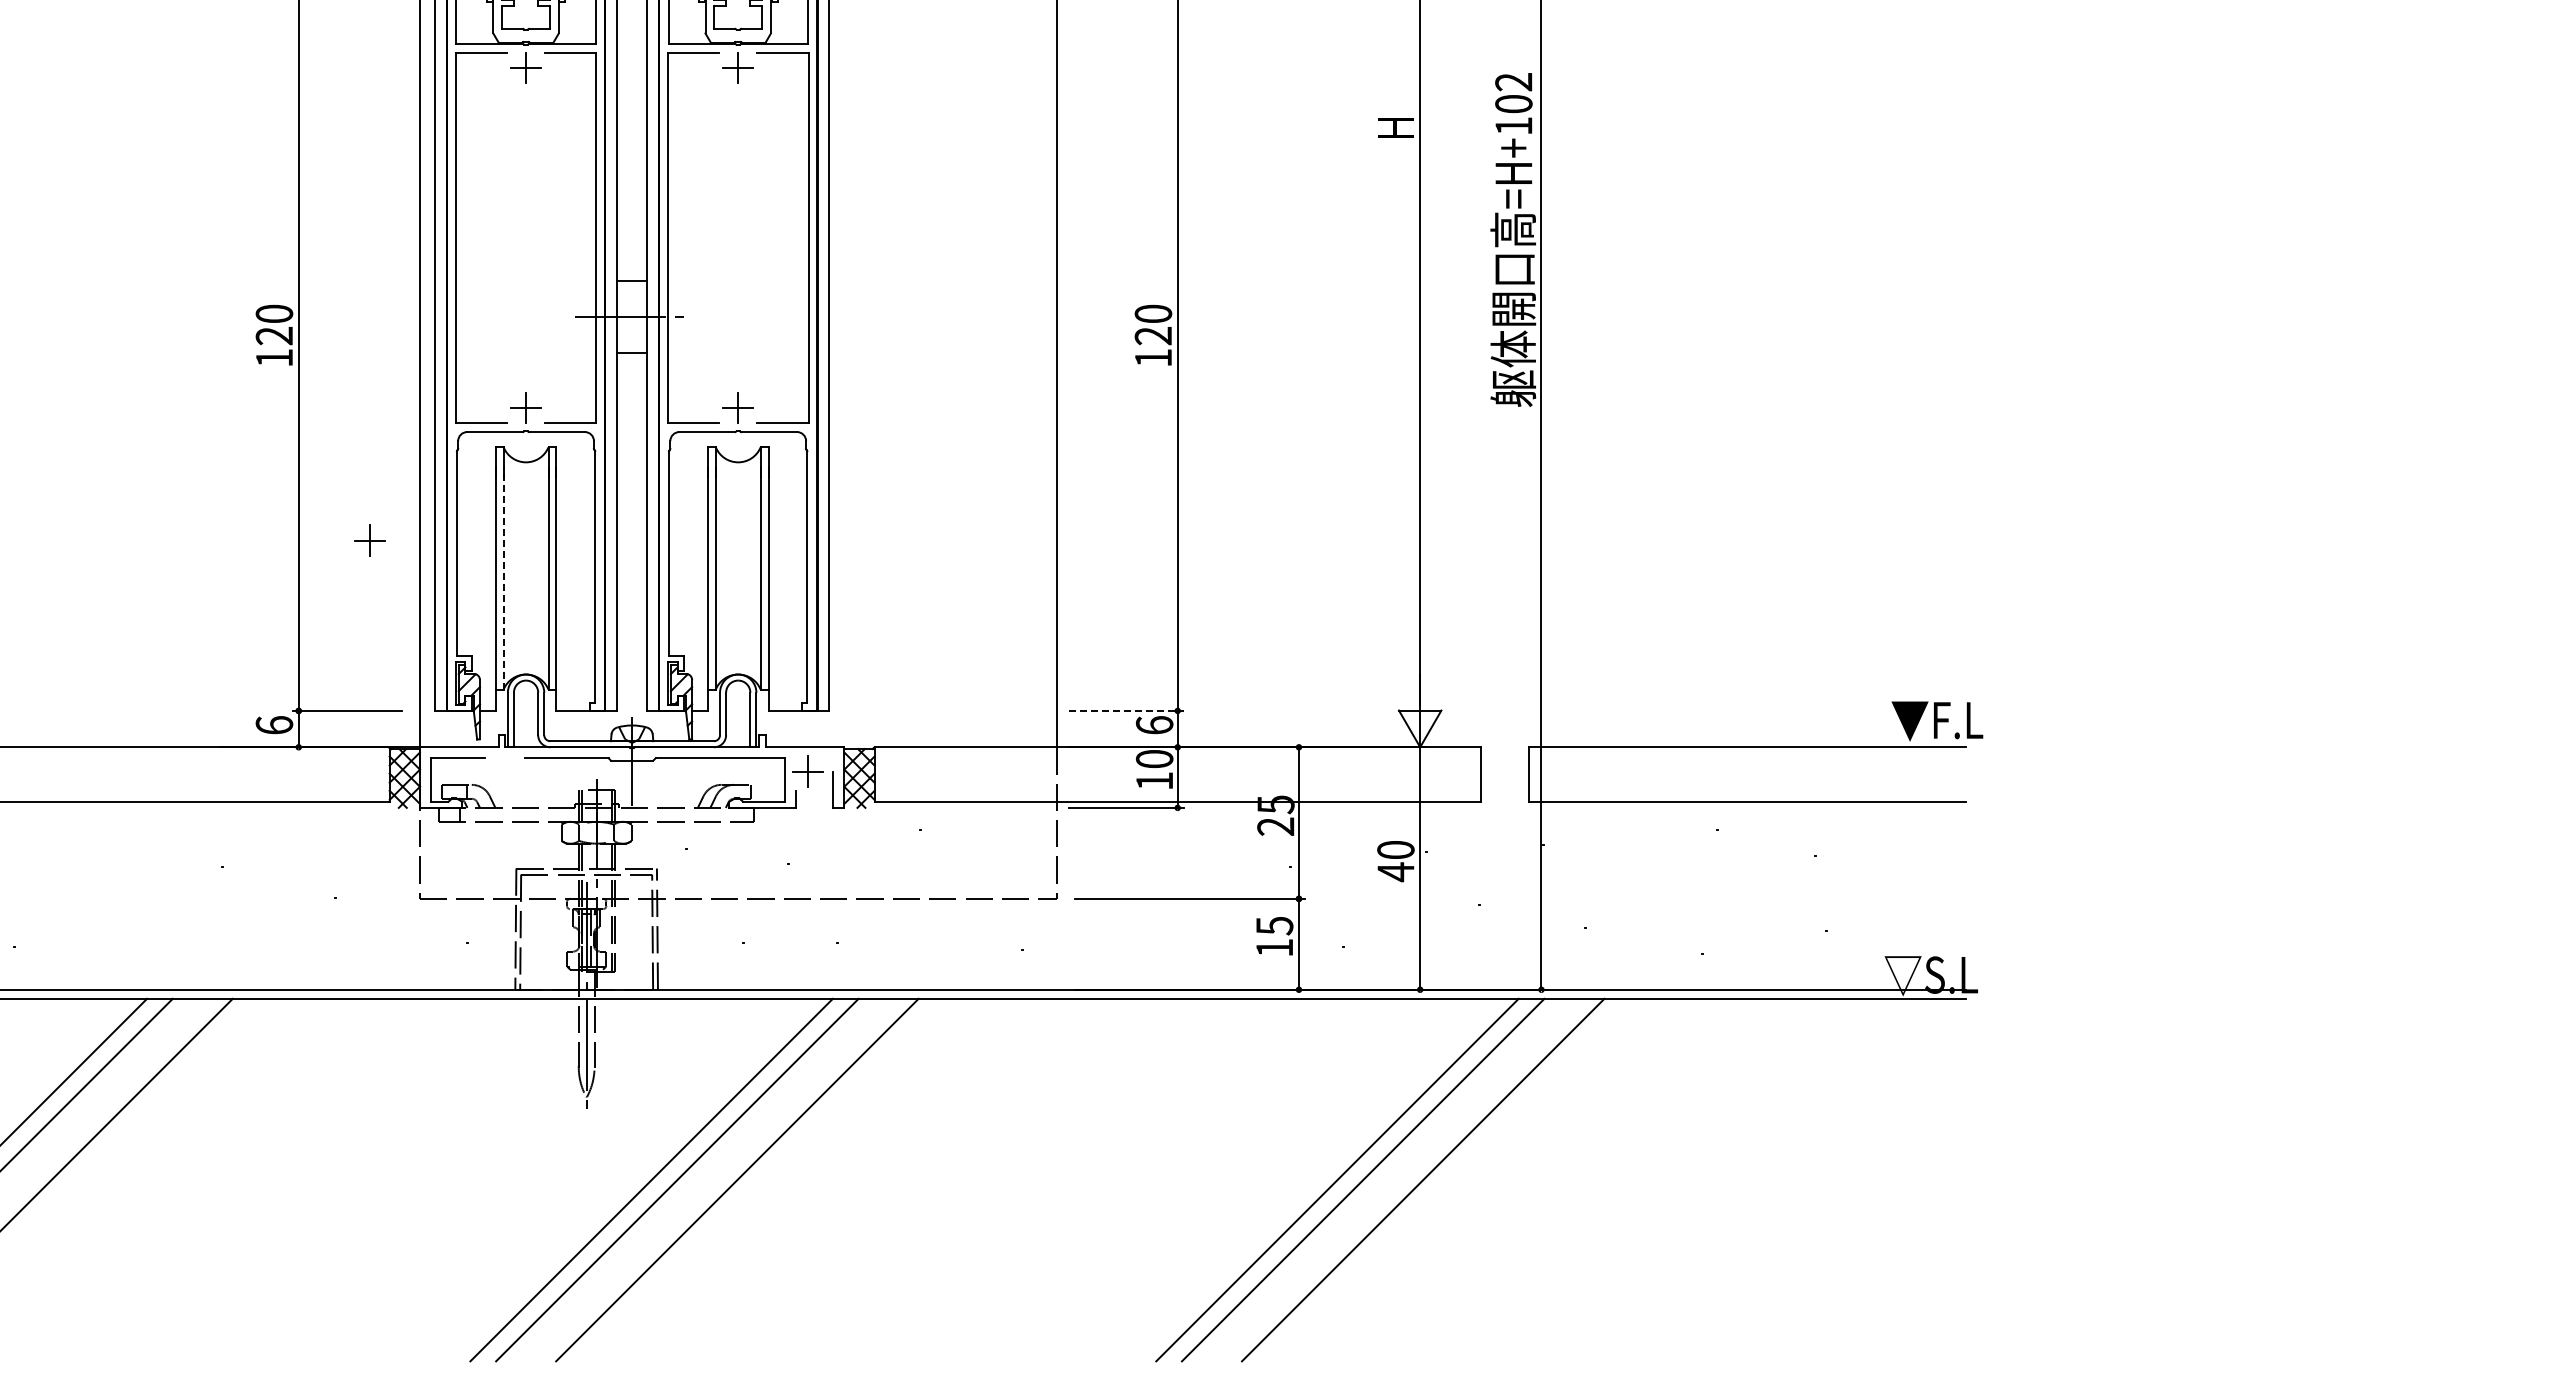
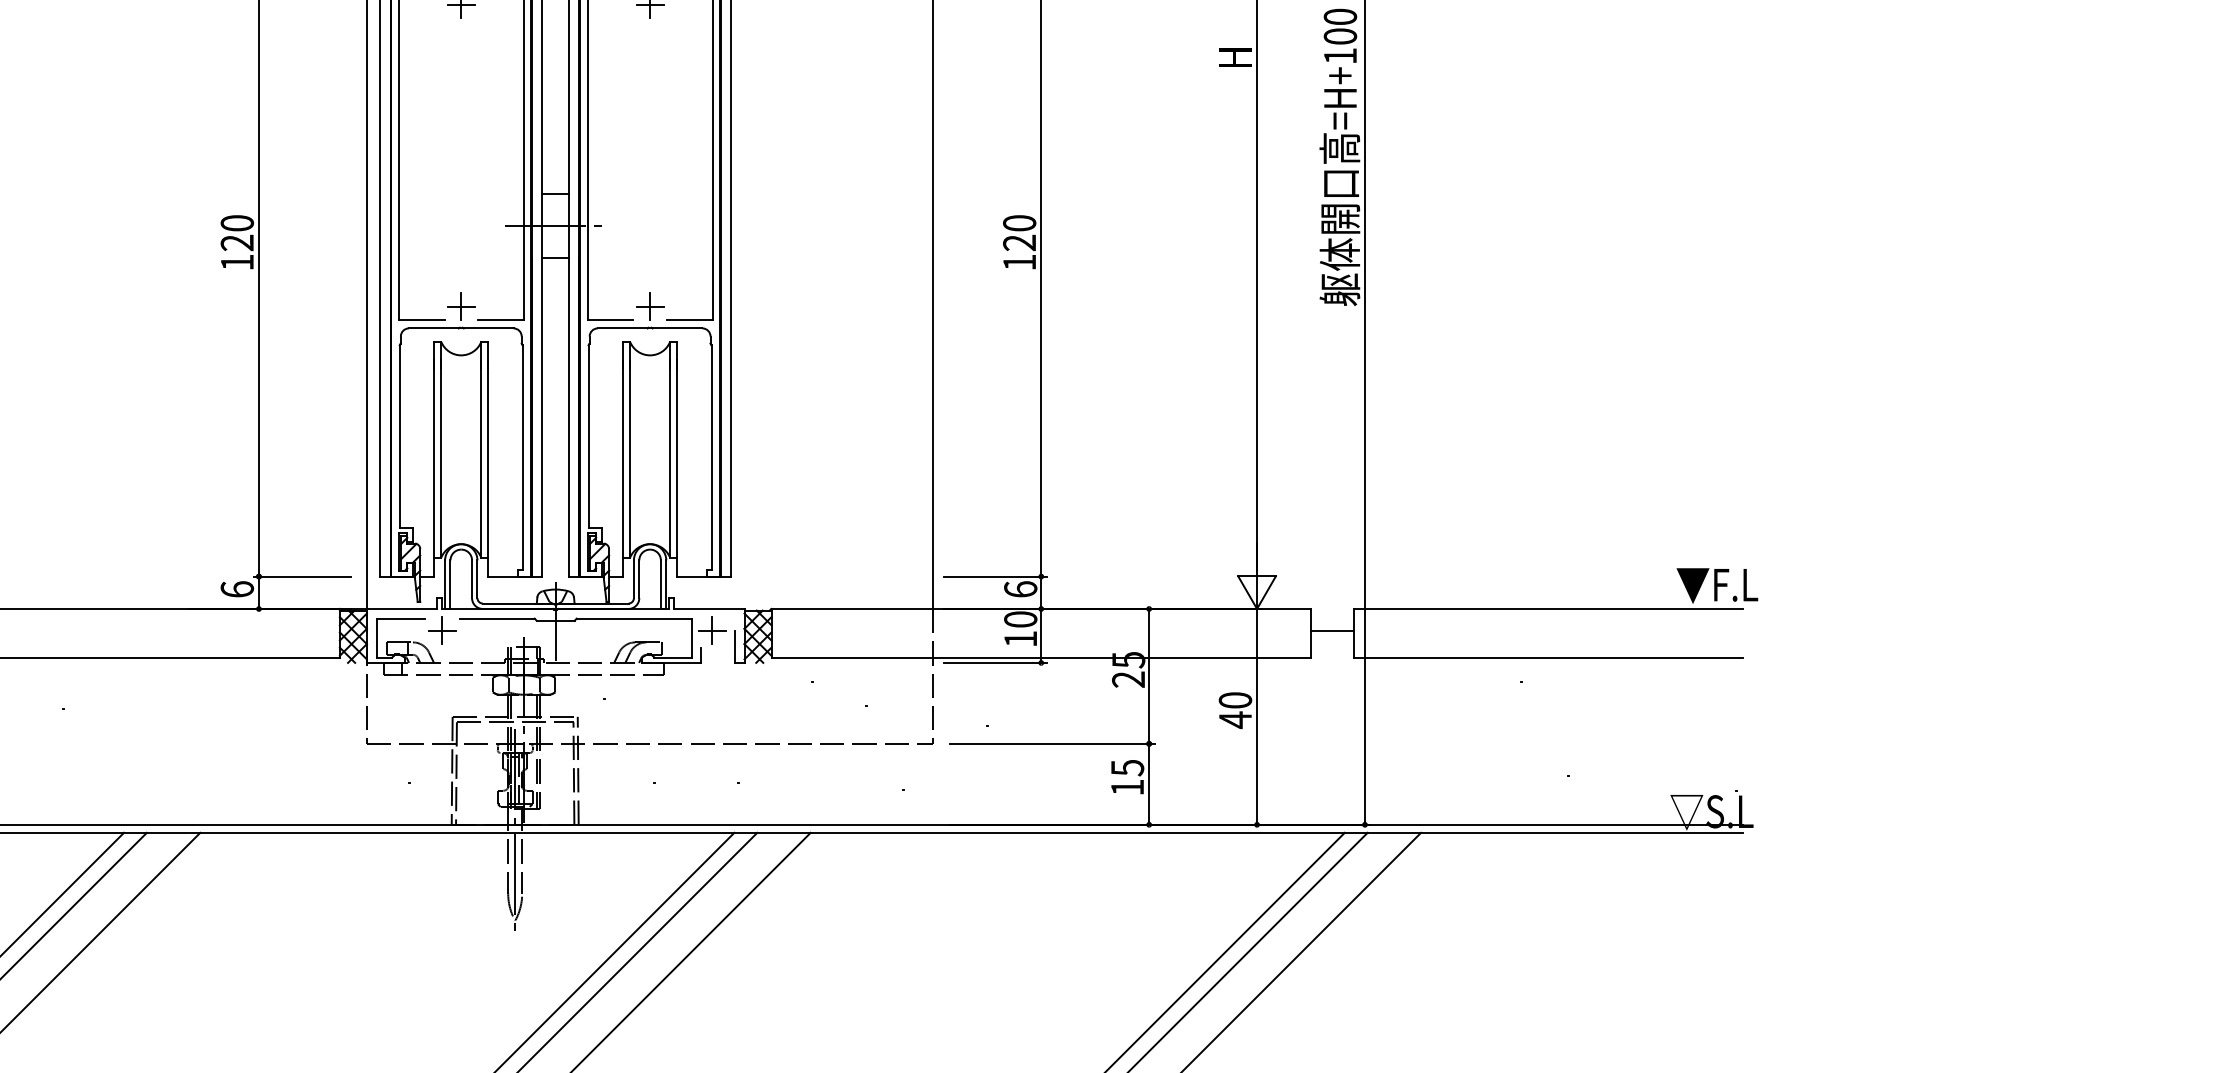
text: (1513, 82) -> (1340, 17), =H+102 -> =H+100
part: (369, 540) -> (442, 630), moved
line: (503, 577) -> (441, 457), dashed -> solid
line: (1126, 710) -> (995, 576), dashed -> solid
line: (1504, 771) -> (1332, 630), added

